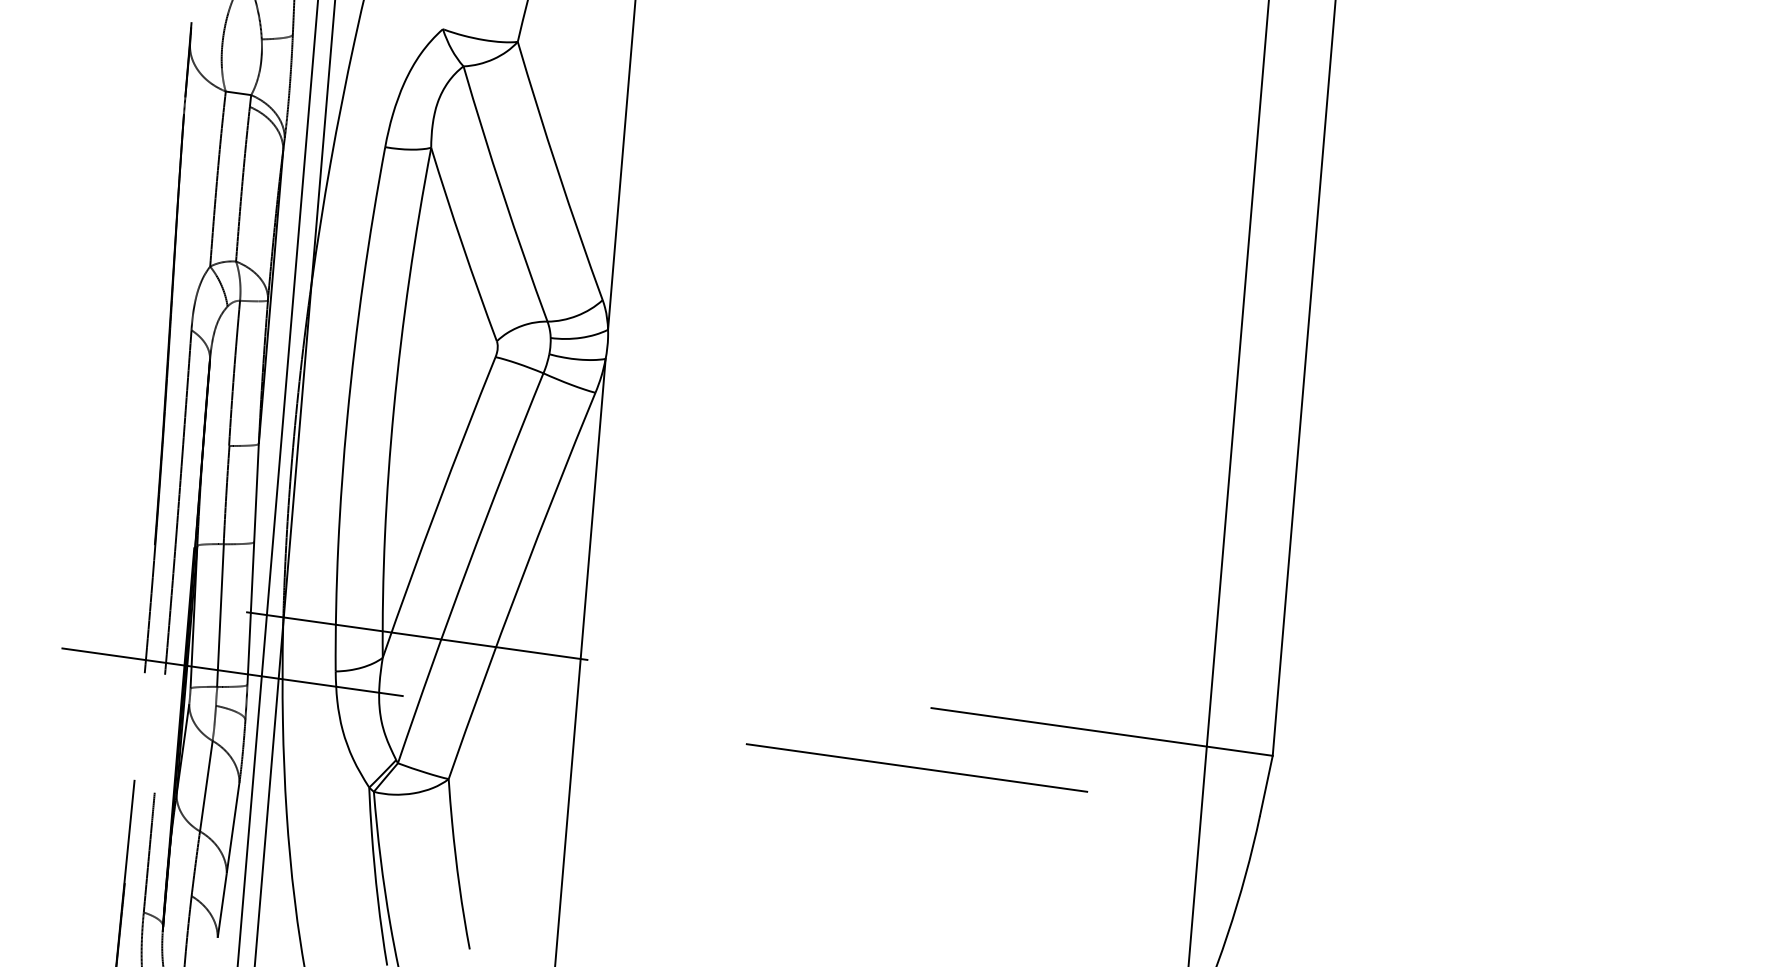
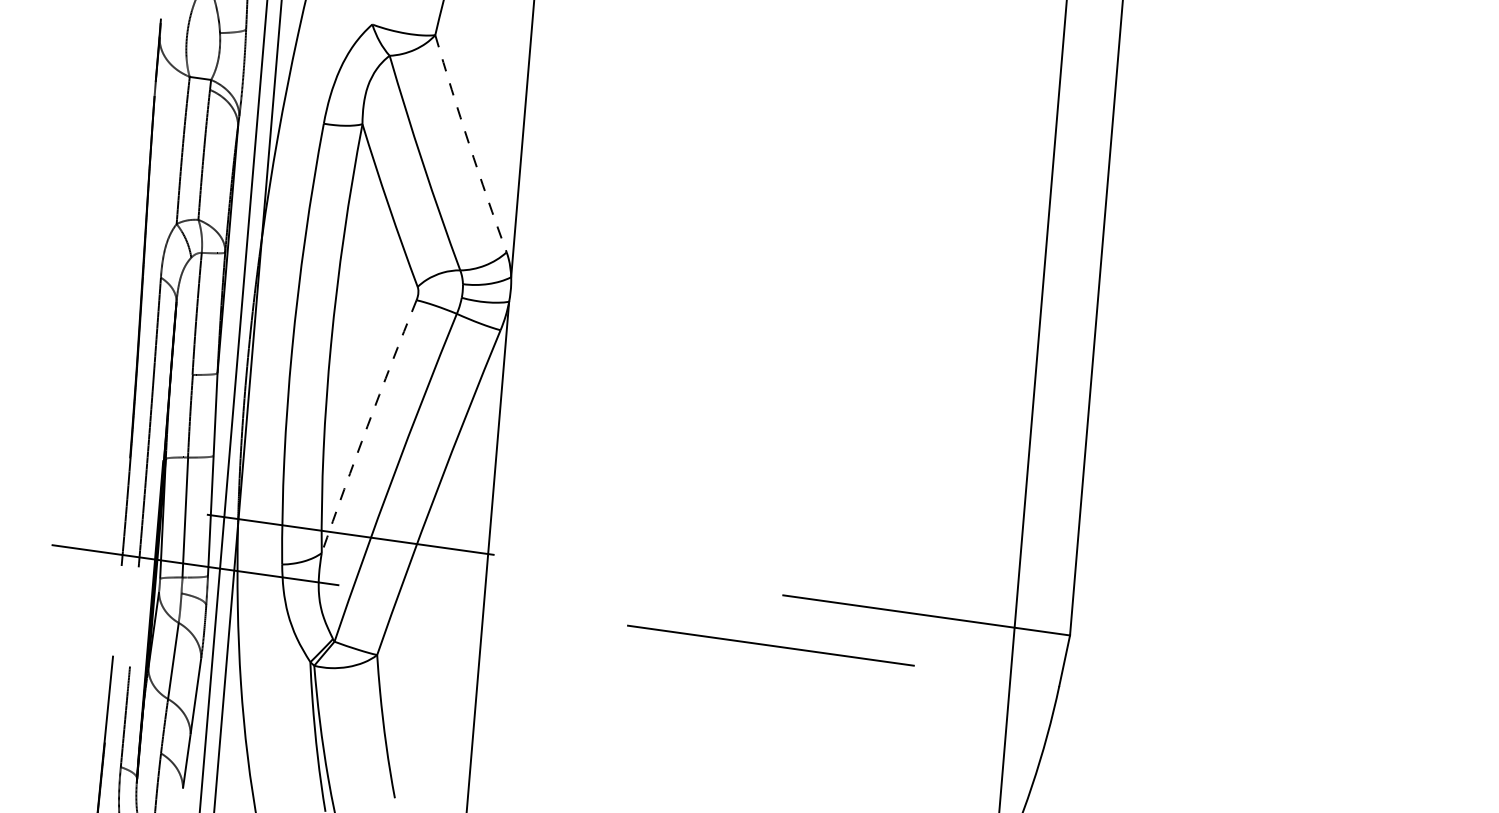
arc: (558, 171) -> (469, 144), solid -> dashed
arc: (437, 506) -> (367, 425), solid -> dashed

